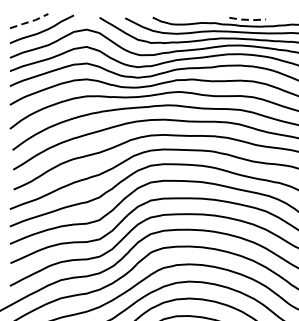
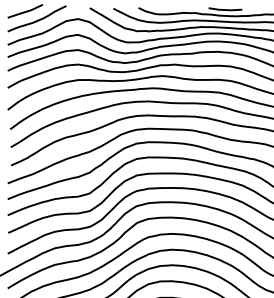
line: (247, 20) -> (225, 10), dashed -> solid
line: (29, 21) -> (25, 11), dashed -> solid

